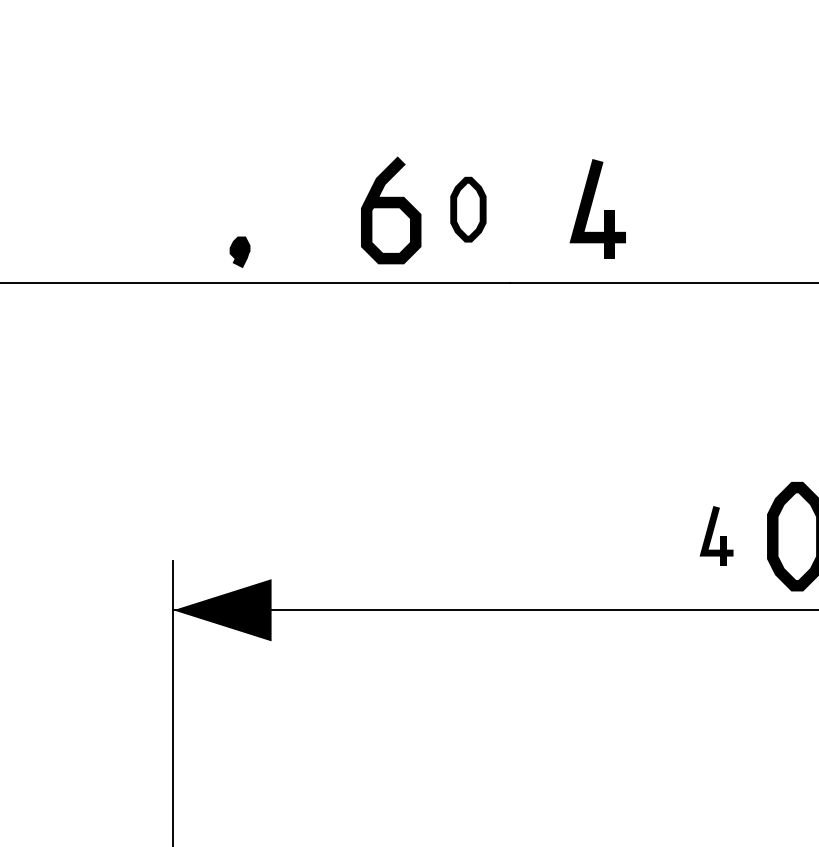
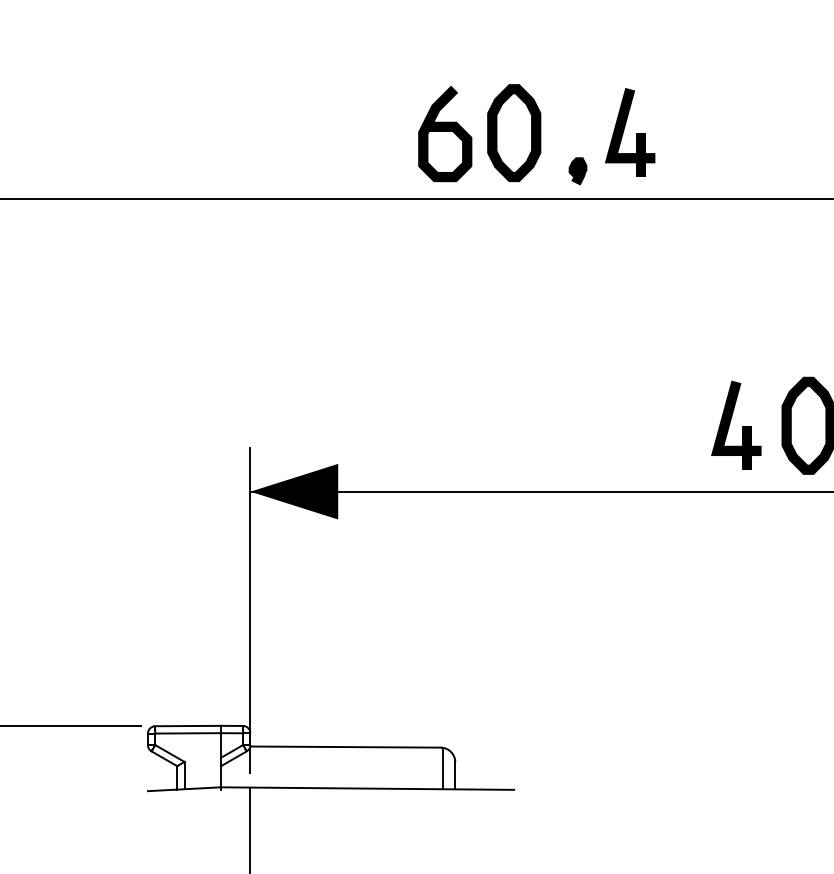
part: (468, 209) -> (514, 133), size x1.67
part: (239, 252) -> (577, 171), moved
part: (716, 535) -> (736, 424), size x1.67

